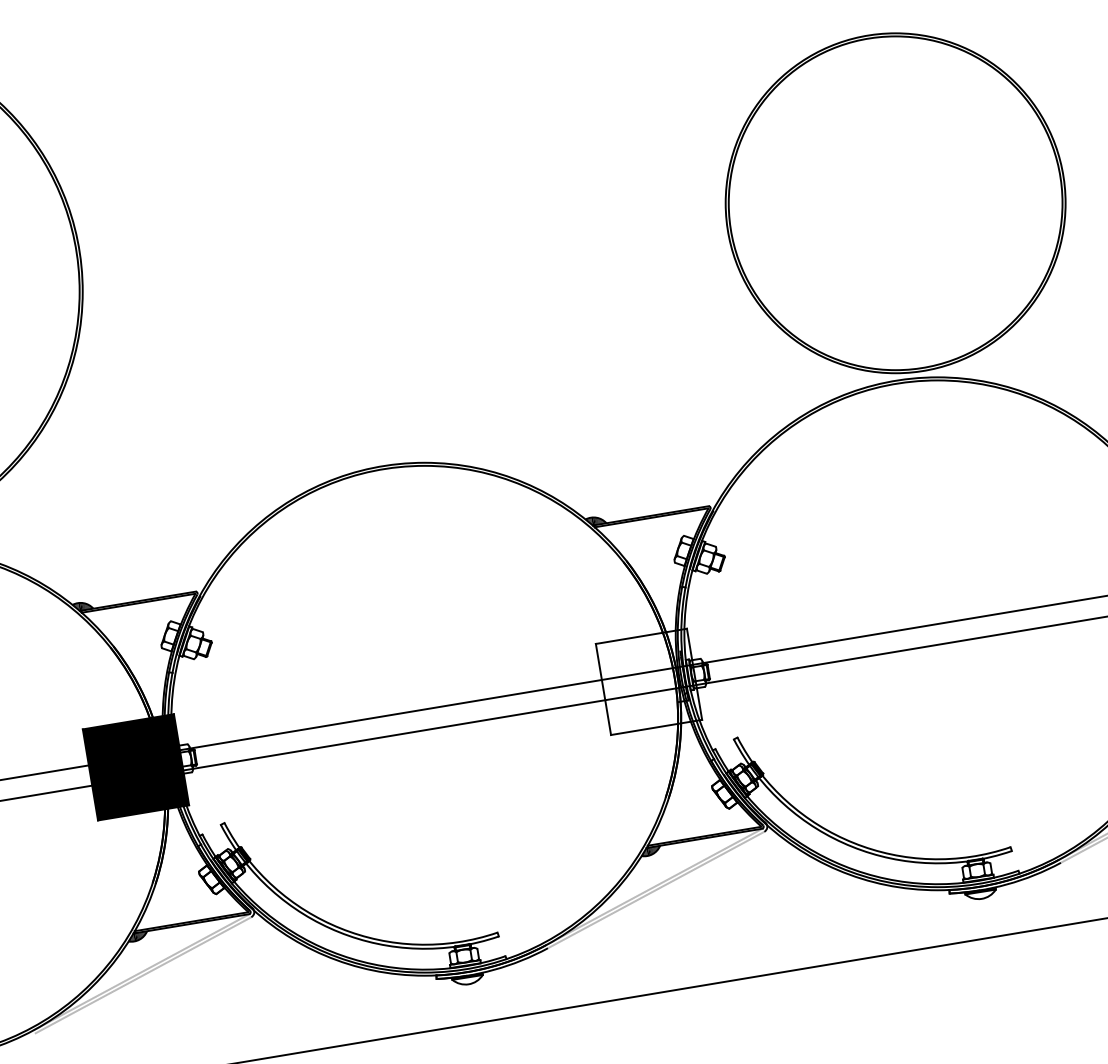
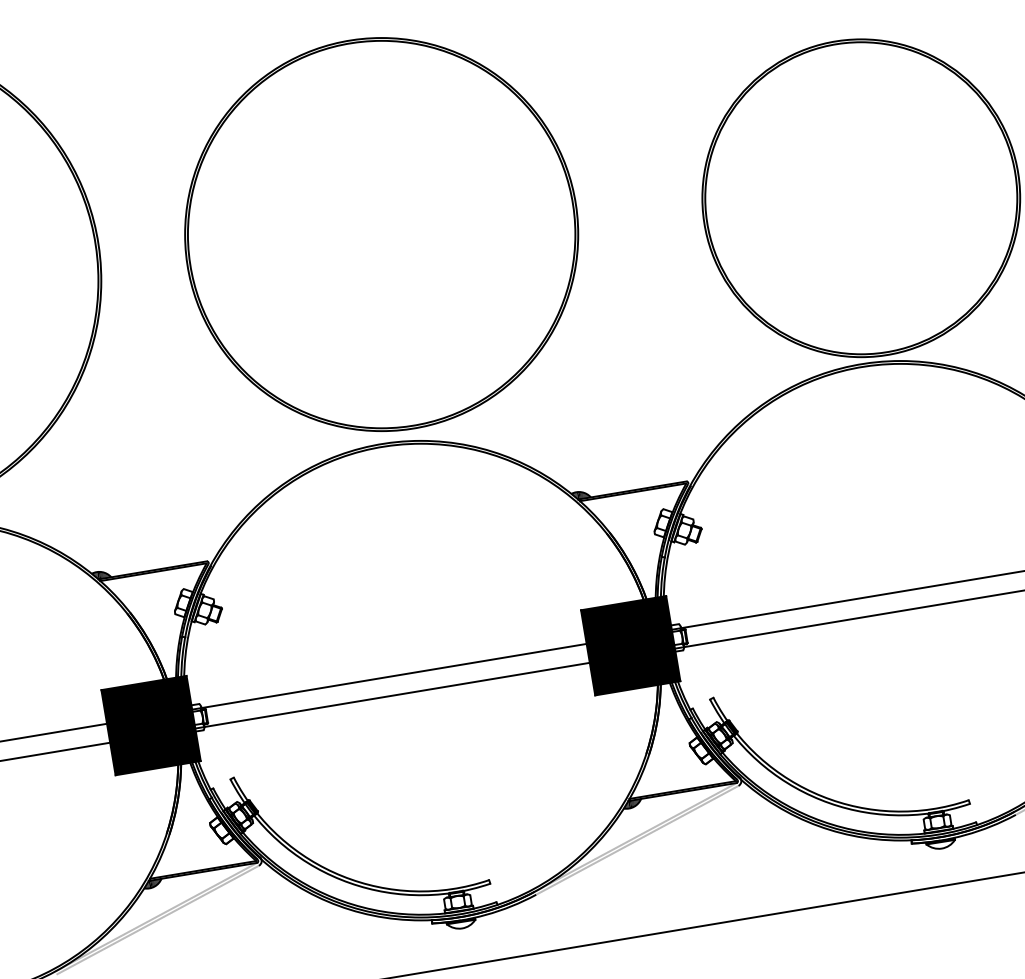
part: (382, 242) -> (381, 234), added
fill: (648, 681) -> (630, 645), added

